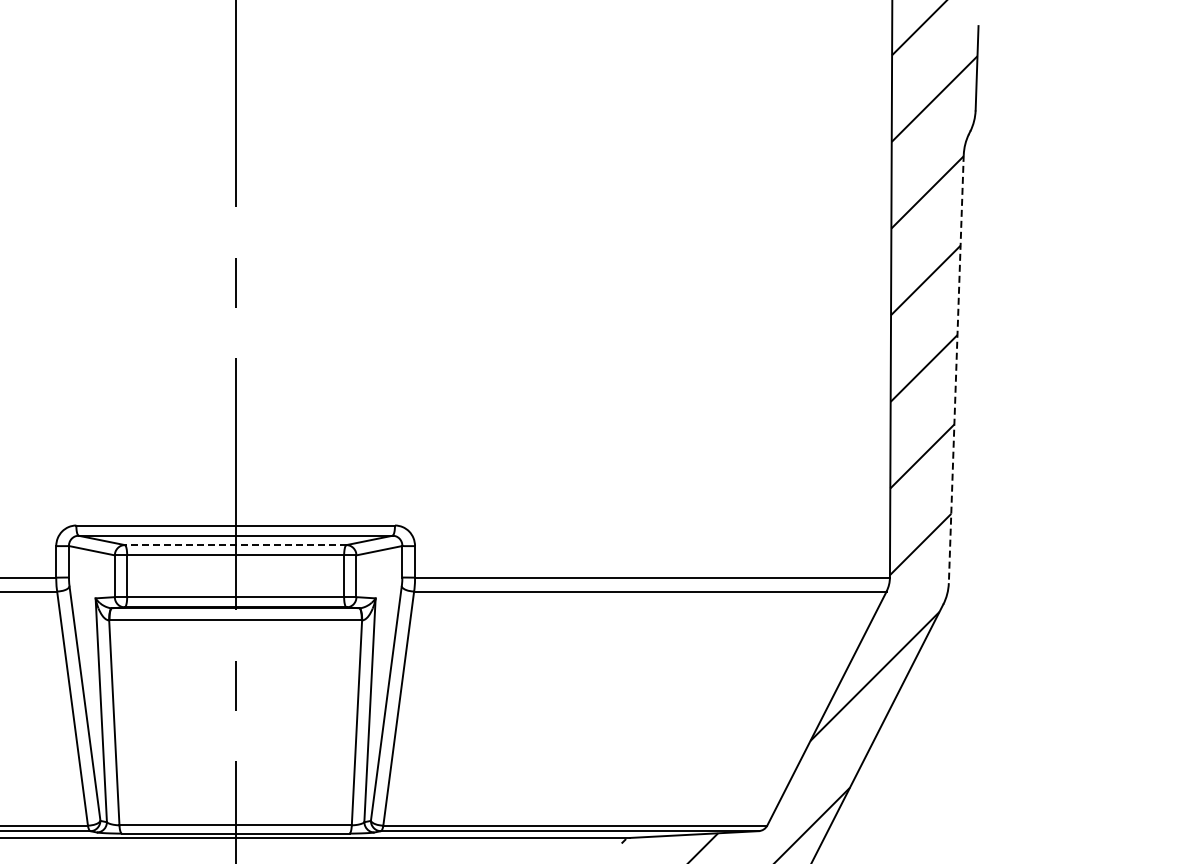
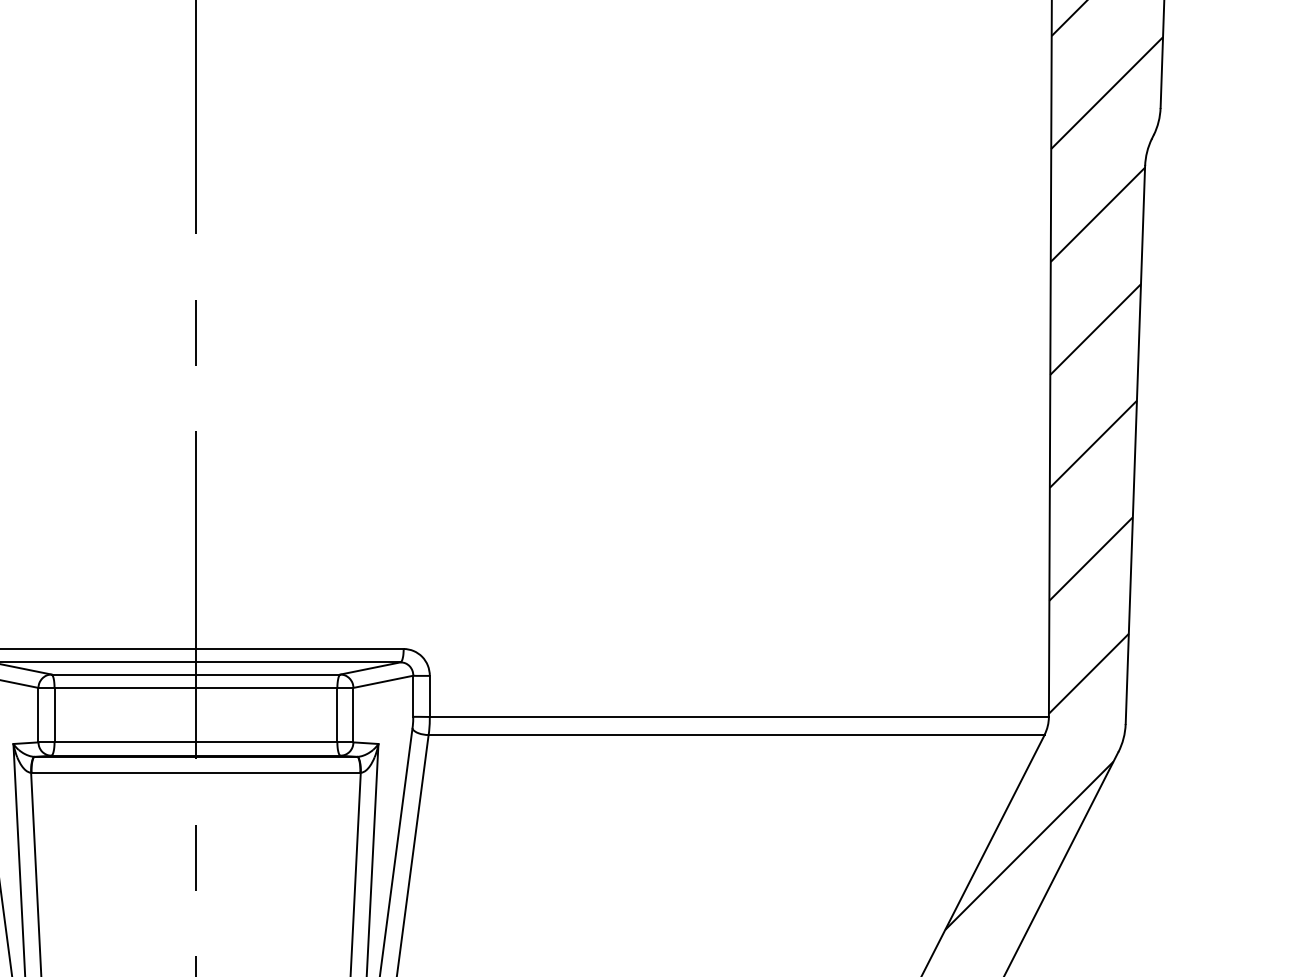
line: (956, 369) -> (1135, 445), dashed -> solid
line: (235, 545) -> (195, 675), dashed -> solid

